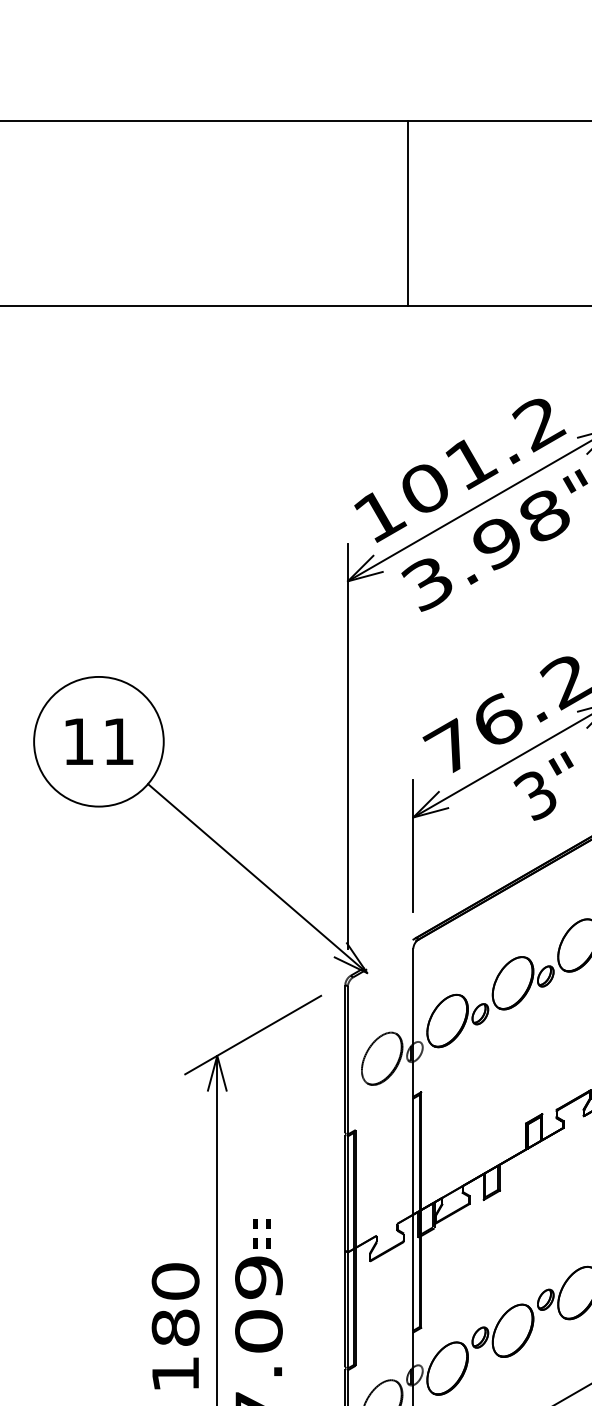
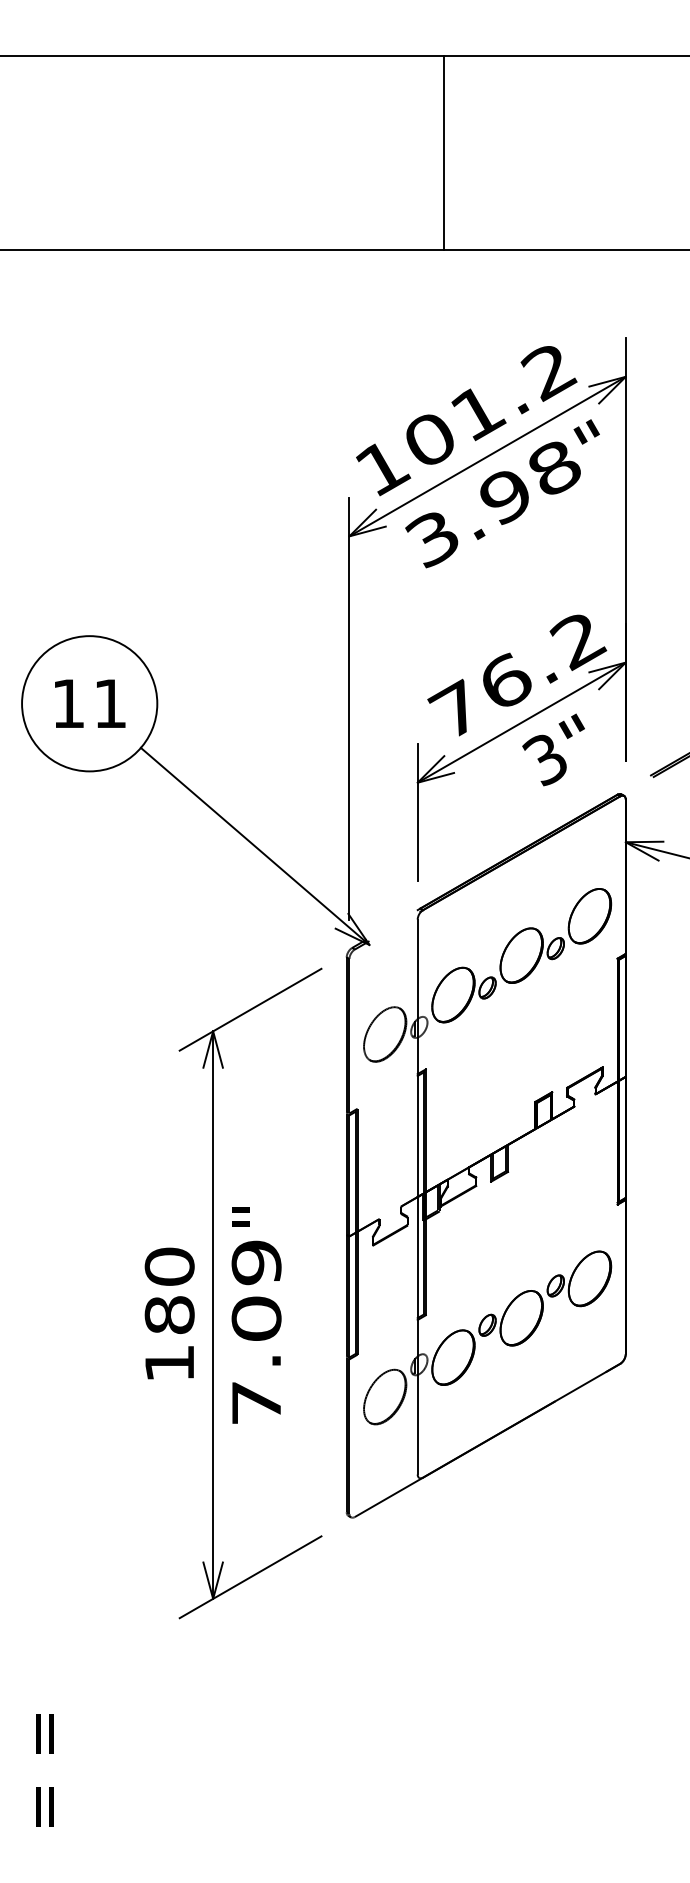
line: (407, 213) -> (443, 152), moved
text: (253, 1233) -> (250, 1216), = = -> "

